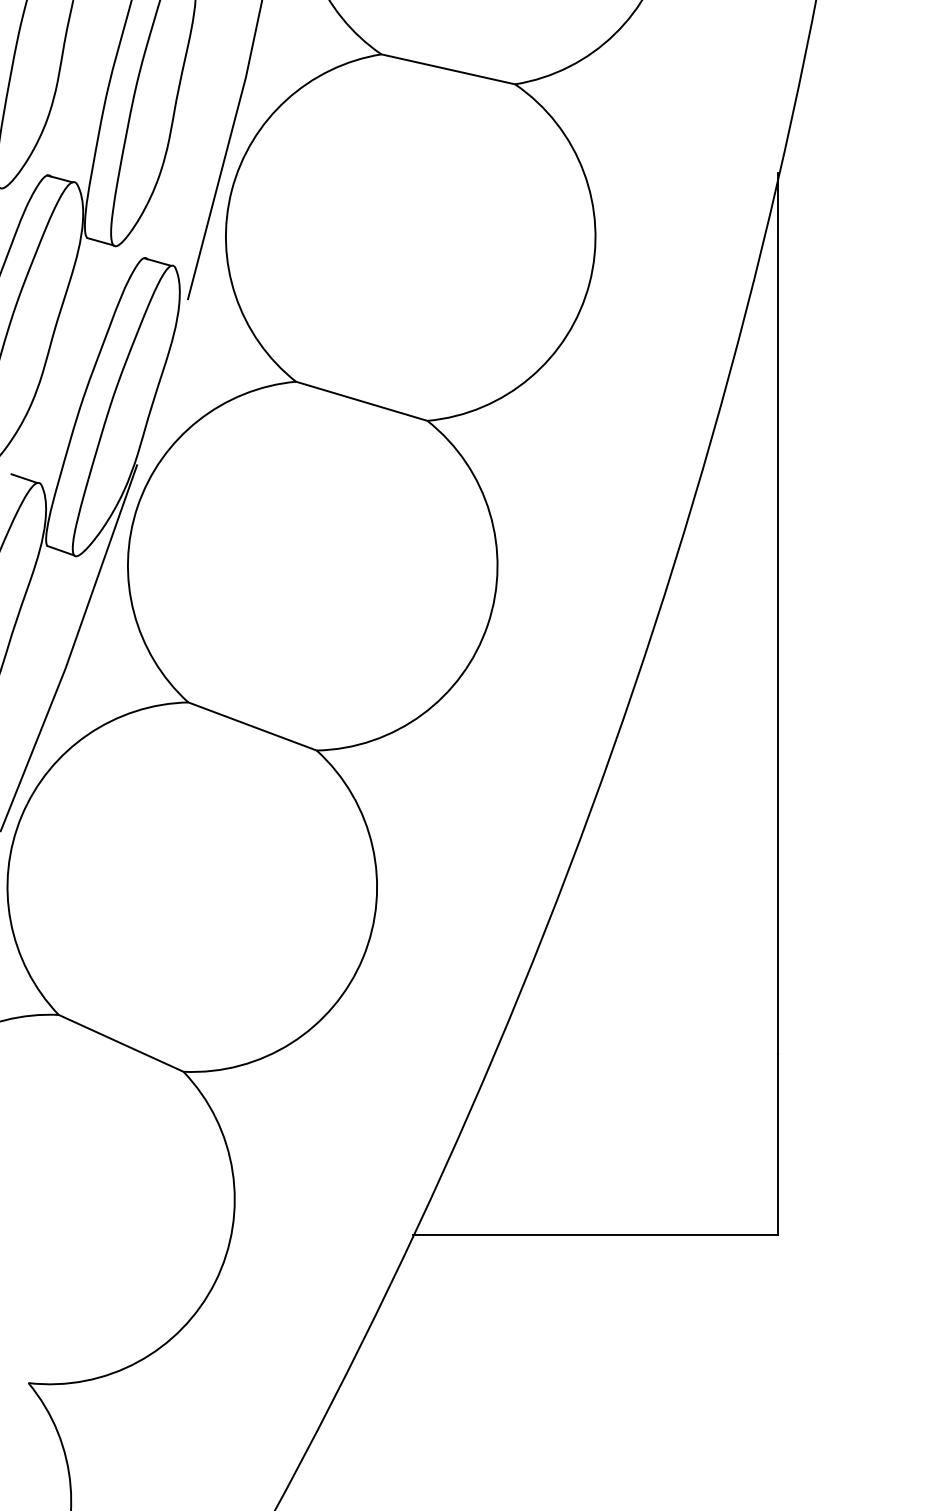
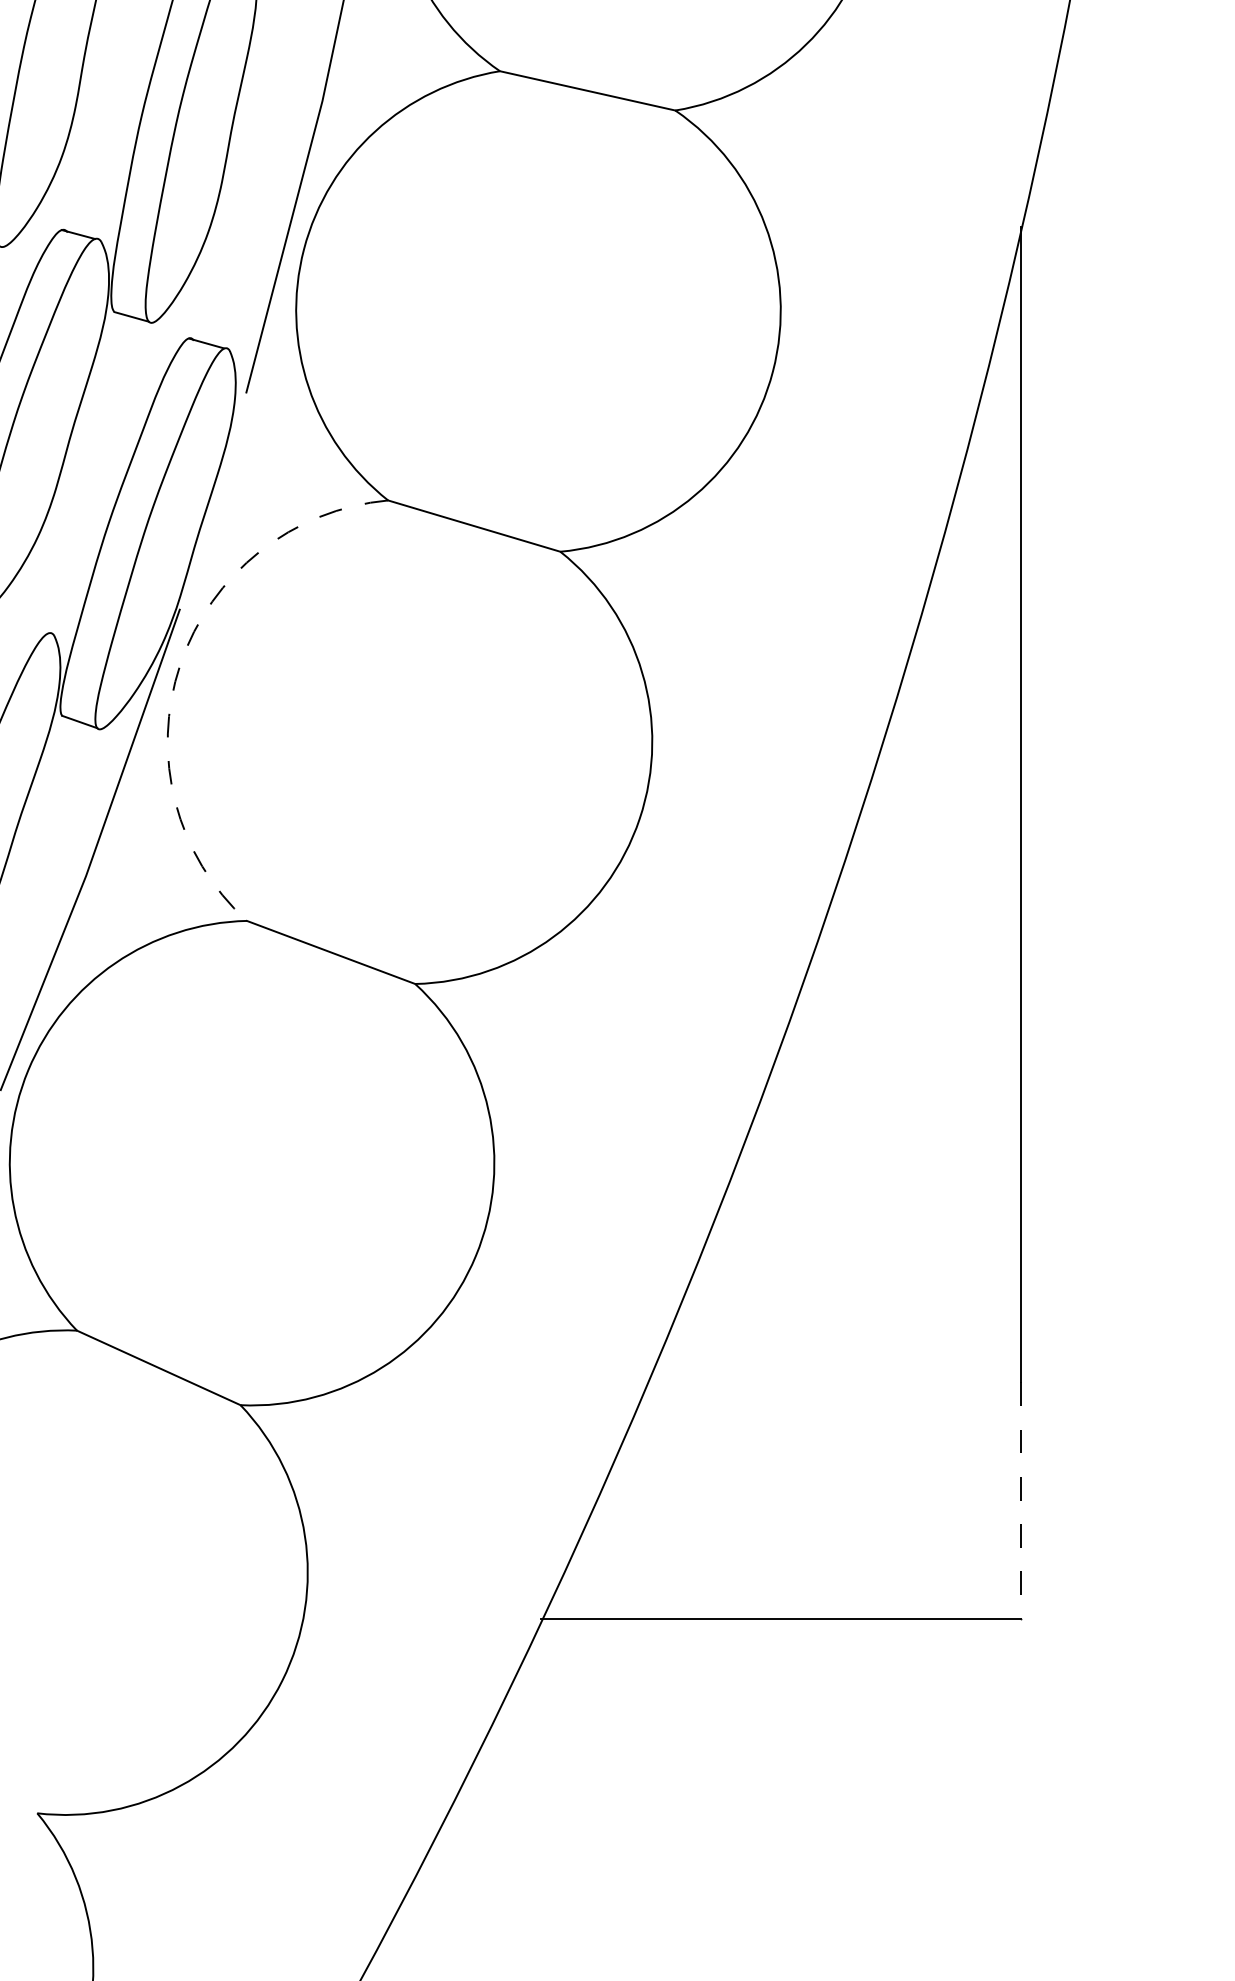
line: (24, 478) -> (32, 627), removed
arc: (137, 506) -> (180, 664), solid -> dashed
line: (778, 1145) -> (1020, 1501), solid -> dashed

